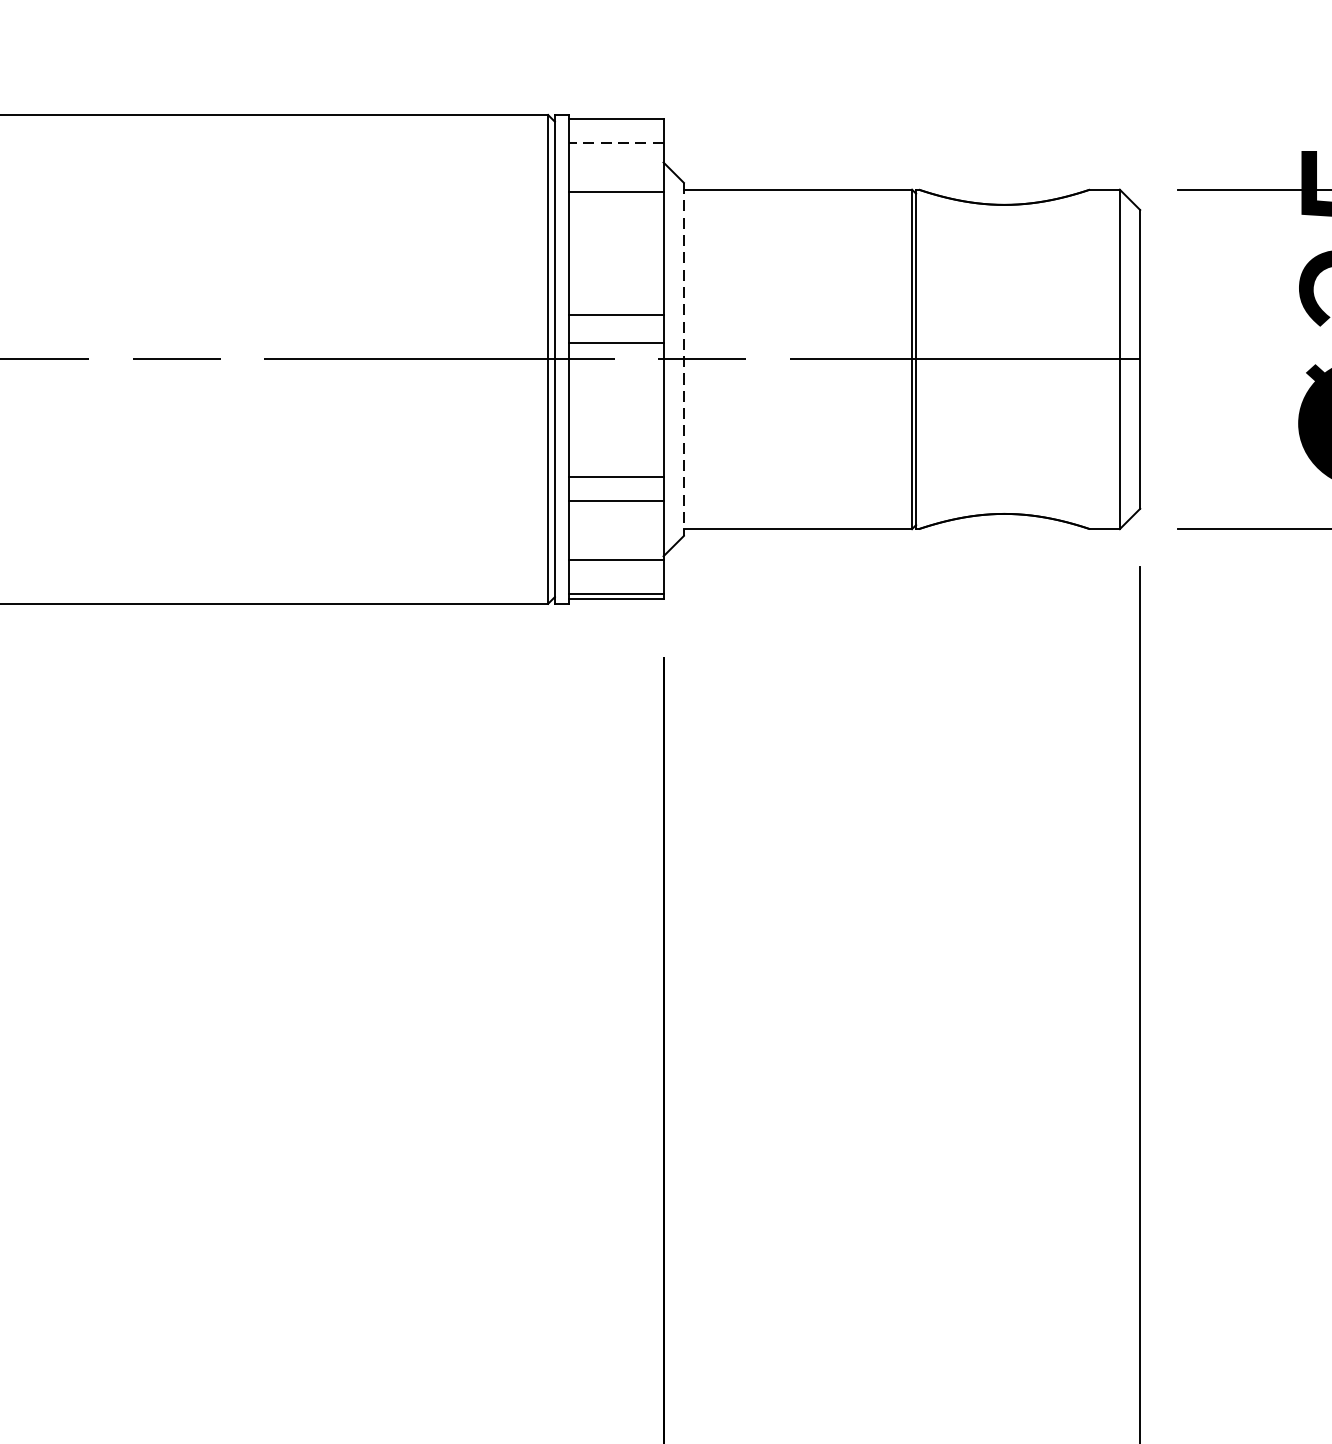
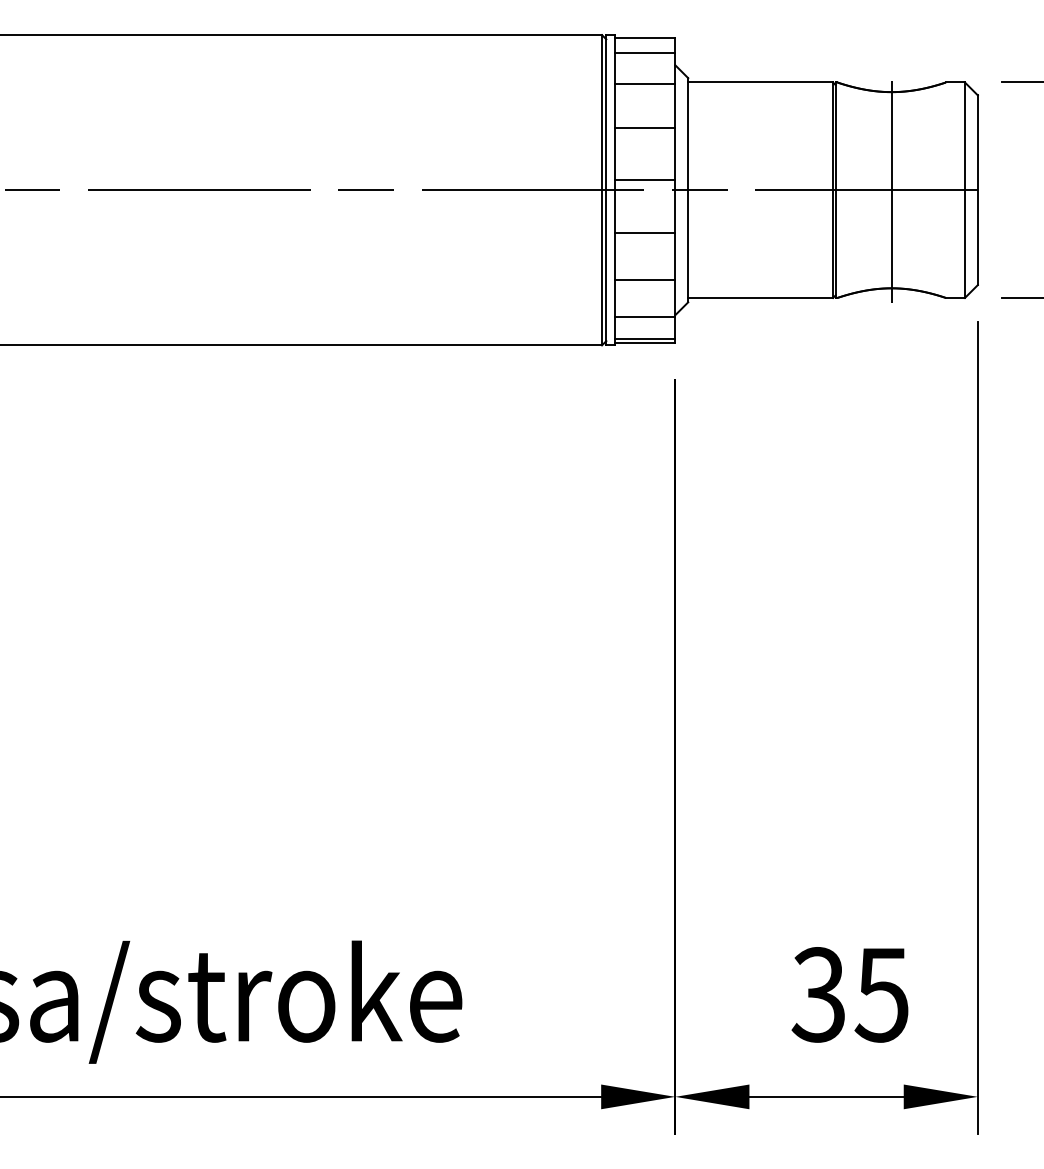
line: (615, 142) -> (644, 52), dashed -> solid
line: (615, 315) -> (644, 128), moved
line: (684, 359) -> (688, 190), dashed -> solid
line: (1004, 359) -> (891, 190), added
line: (615, 476) -> (644, 232), moved

